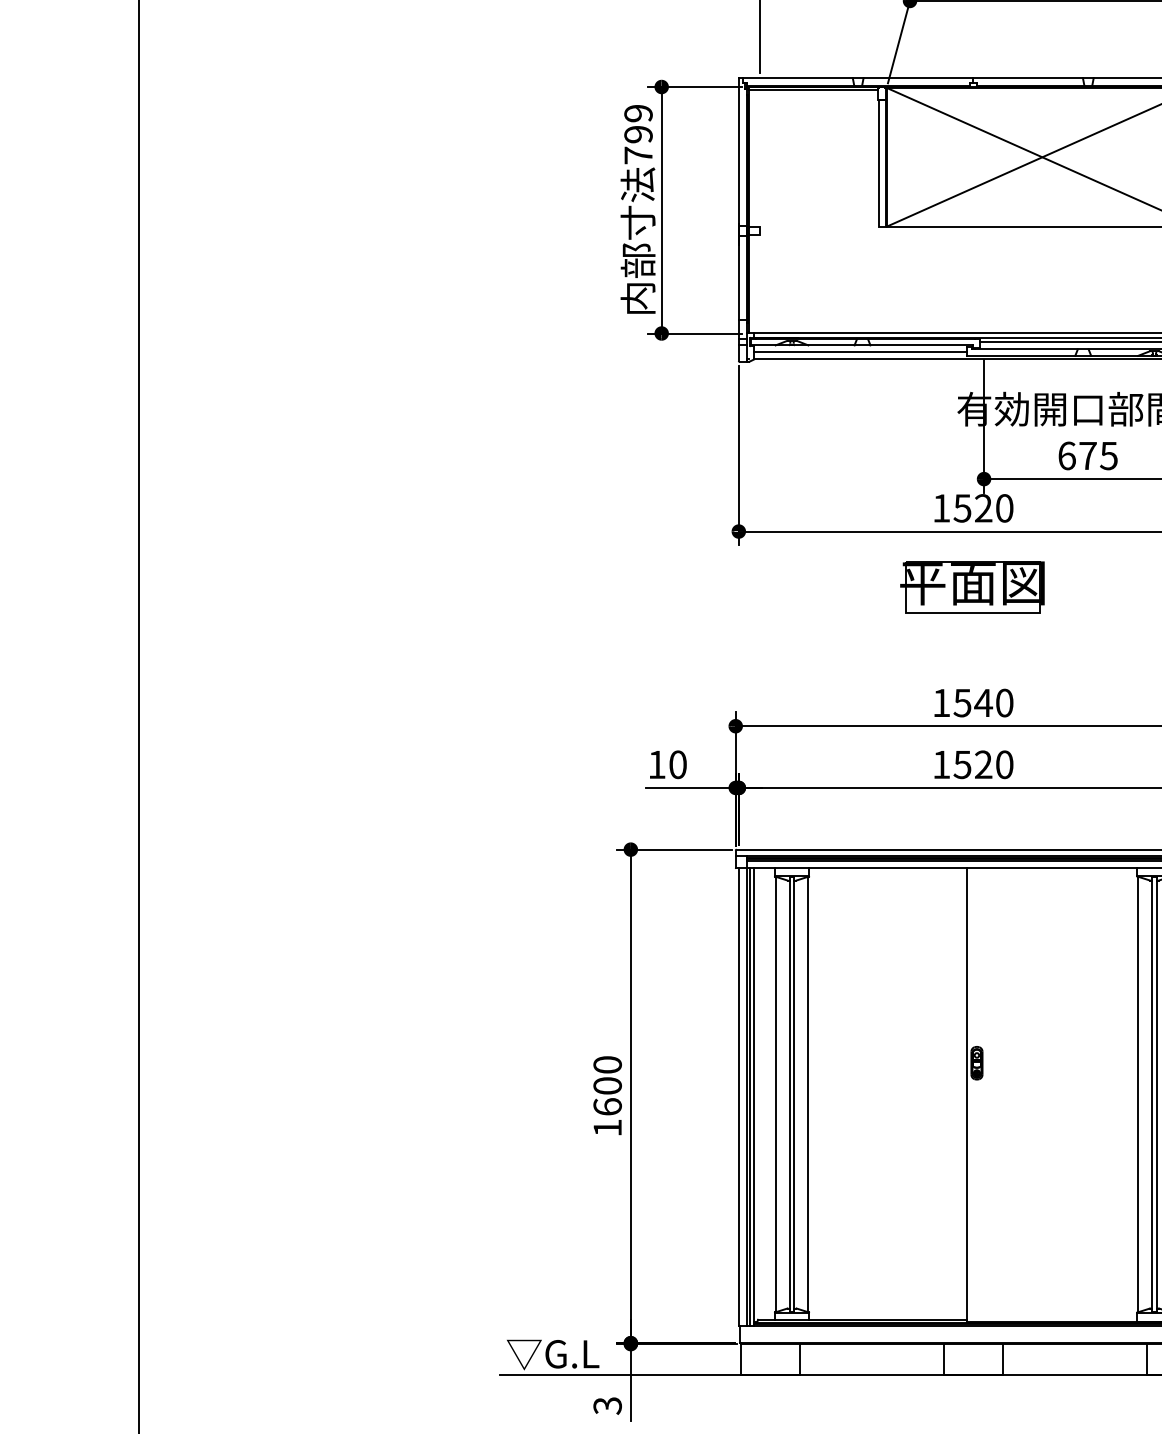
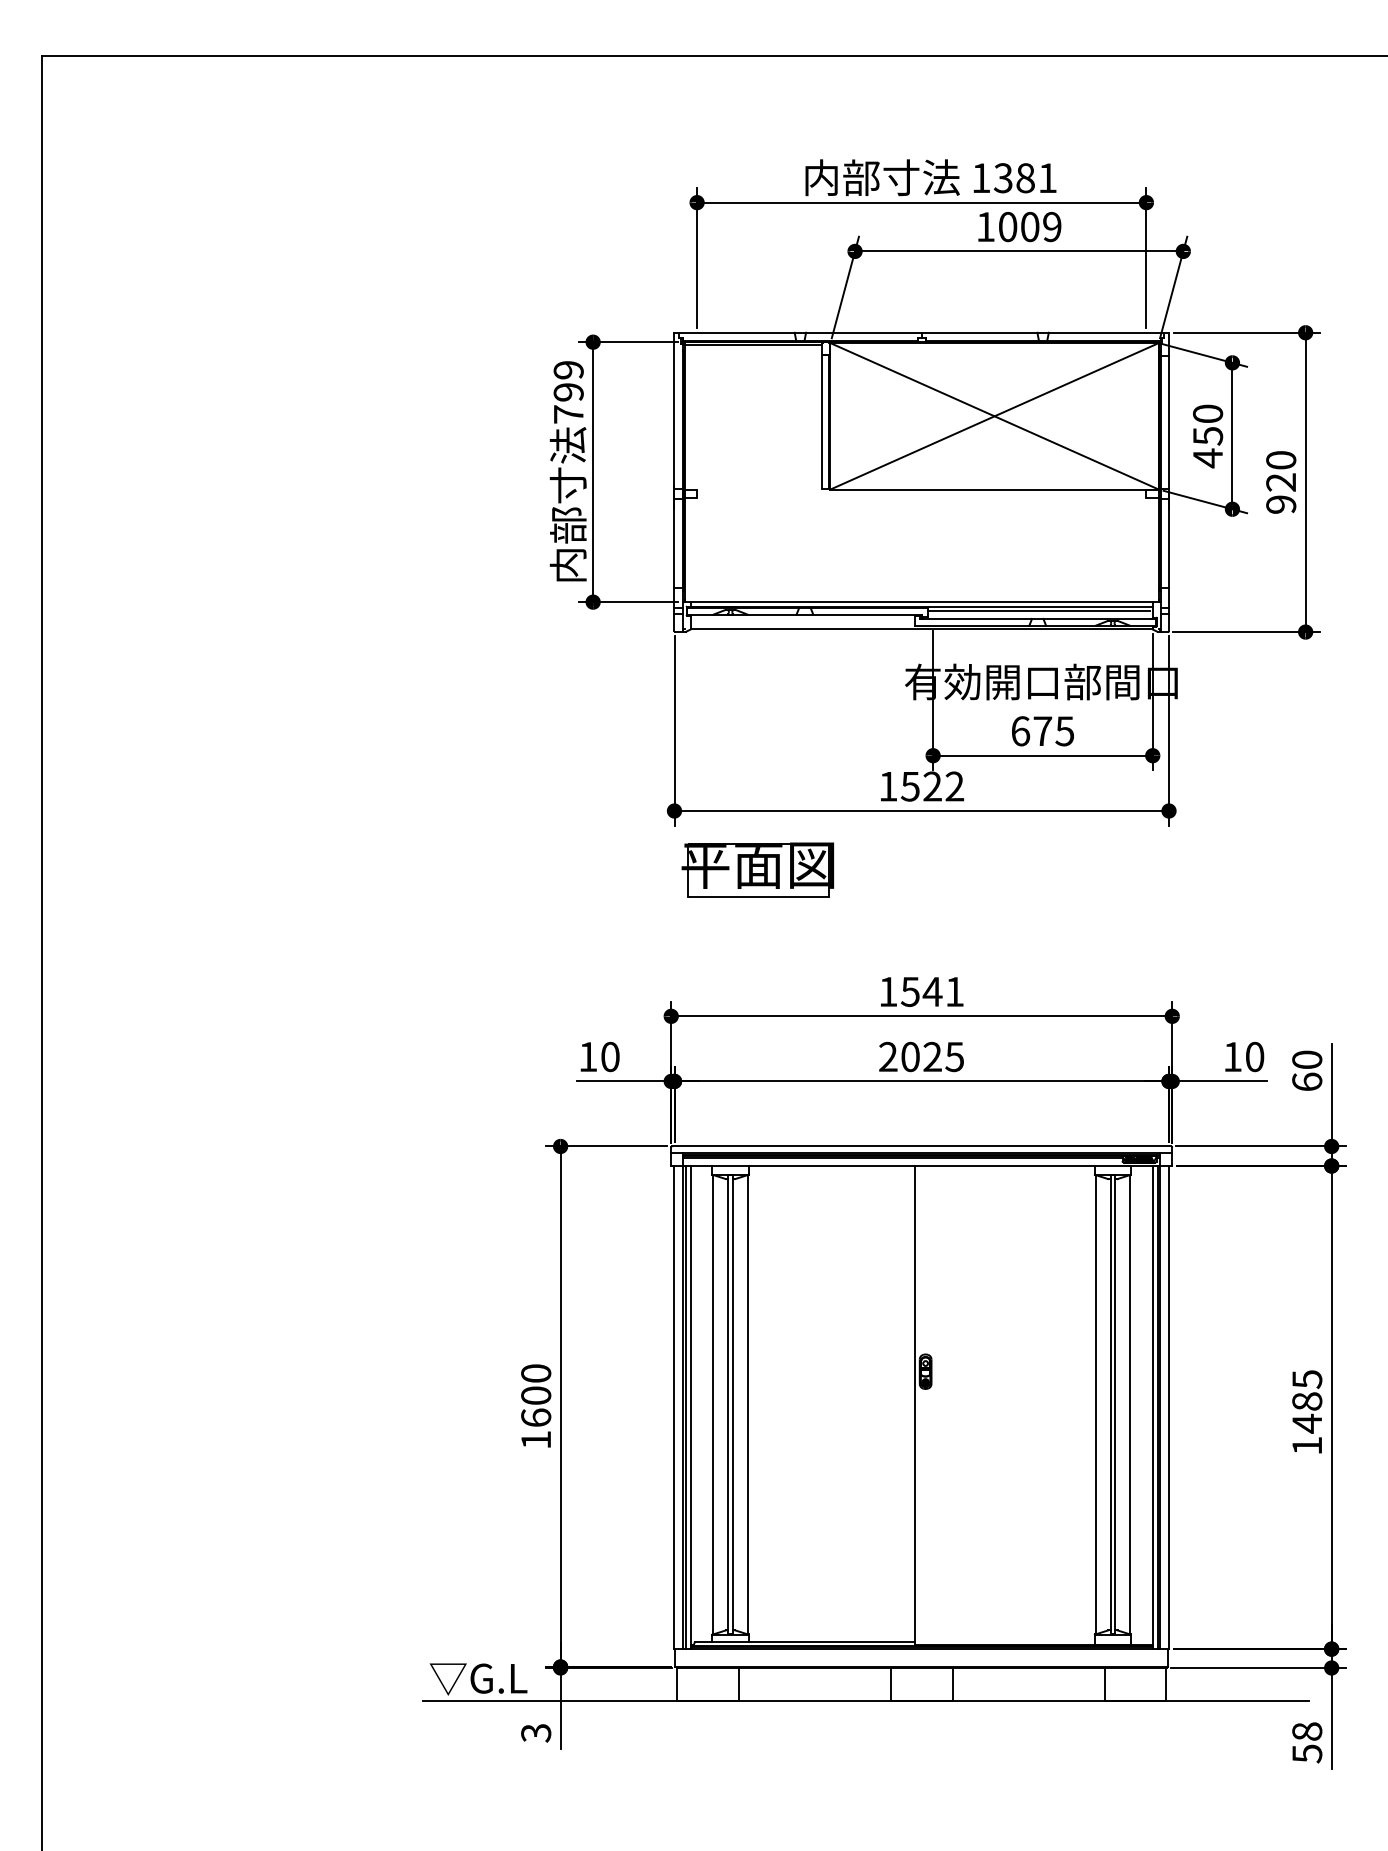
line: (860, 352) -> (802, 622), removed
text: (1004, 508) -> (954, 786), 1520 -> 1522
part: (972, 587) -> (757, 869), moved
text: (1005, 702) -> (955, 991), 1540 -> 1541
text: (973, 764) -> (921, 1056), 1520 -> 2025

